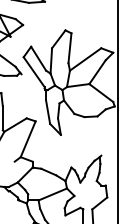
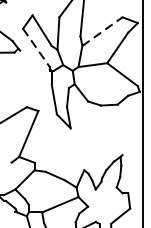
line: (86, 59) -> (103, 31), solid -> dashed
line: (34, 72) -> (36, 48), solid -> dashed

